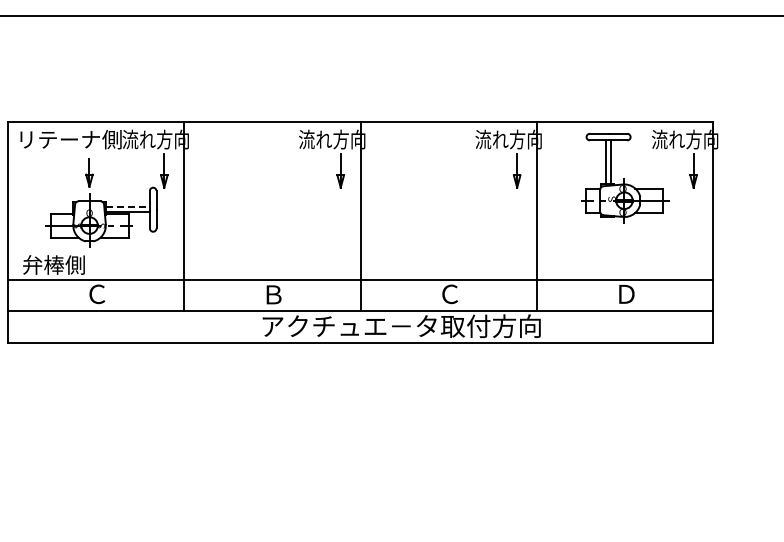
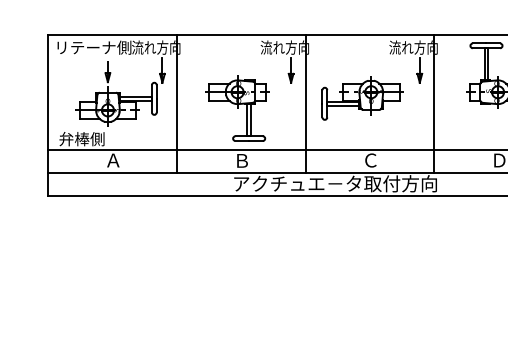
line: (128, 207) -> (136, 97), dashed -> solid
part: (438, 208) -> (362, 97), added
part: (266, 223) -> (236, 108), added
text: (96, 294) -> (113, 160), Ｃ -> Ａ

